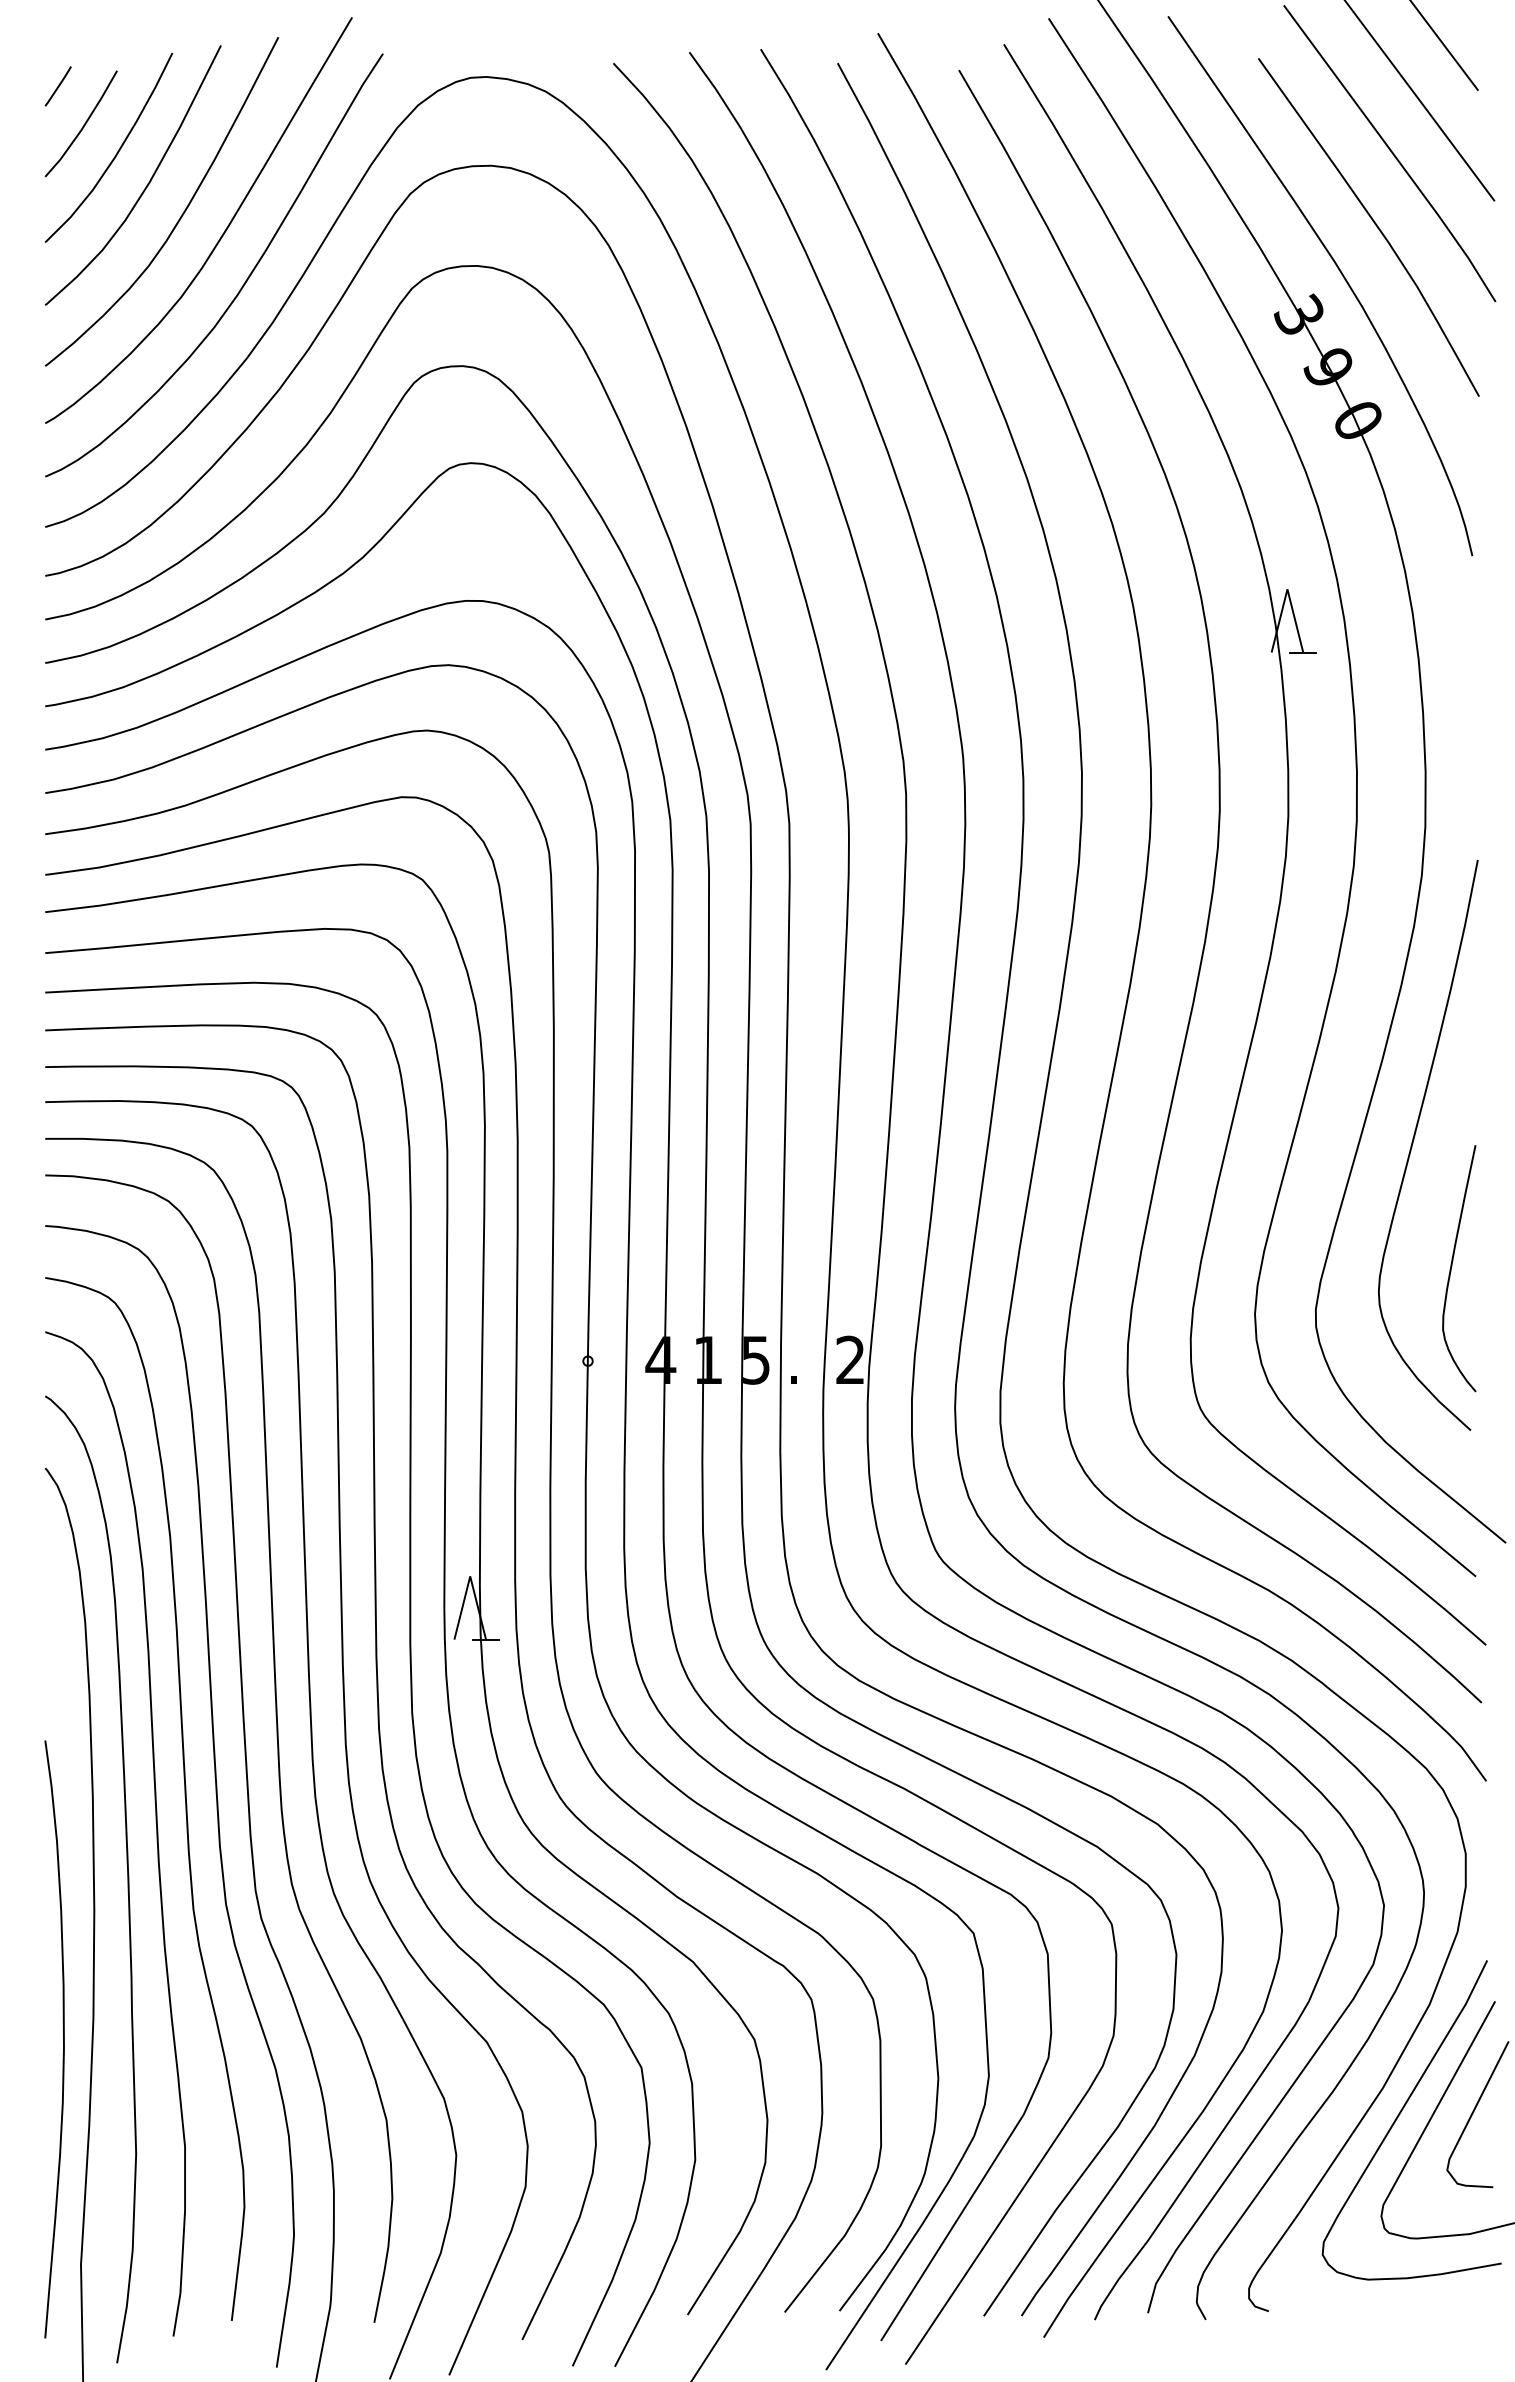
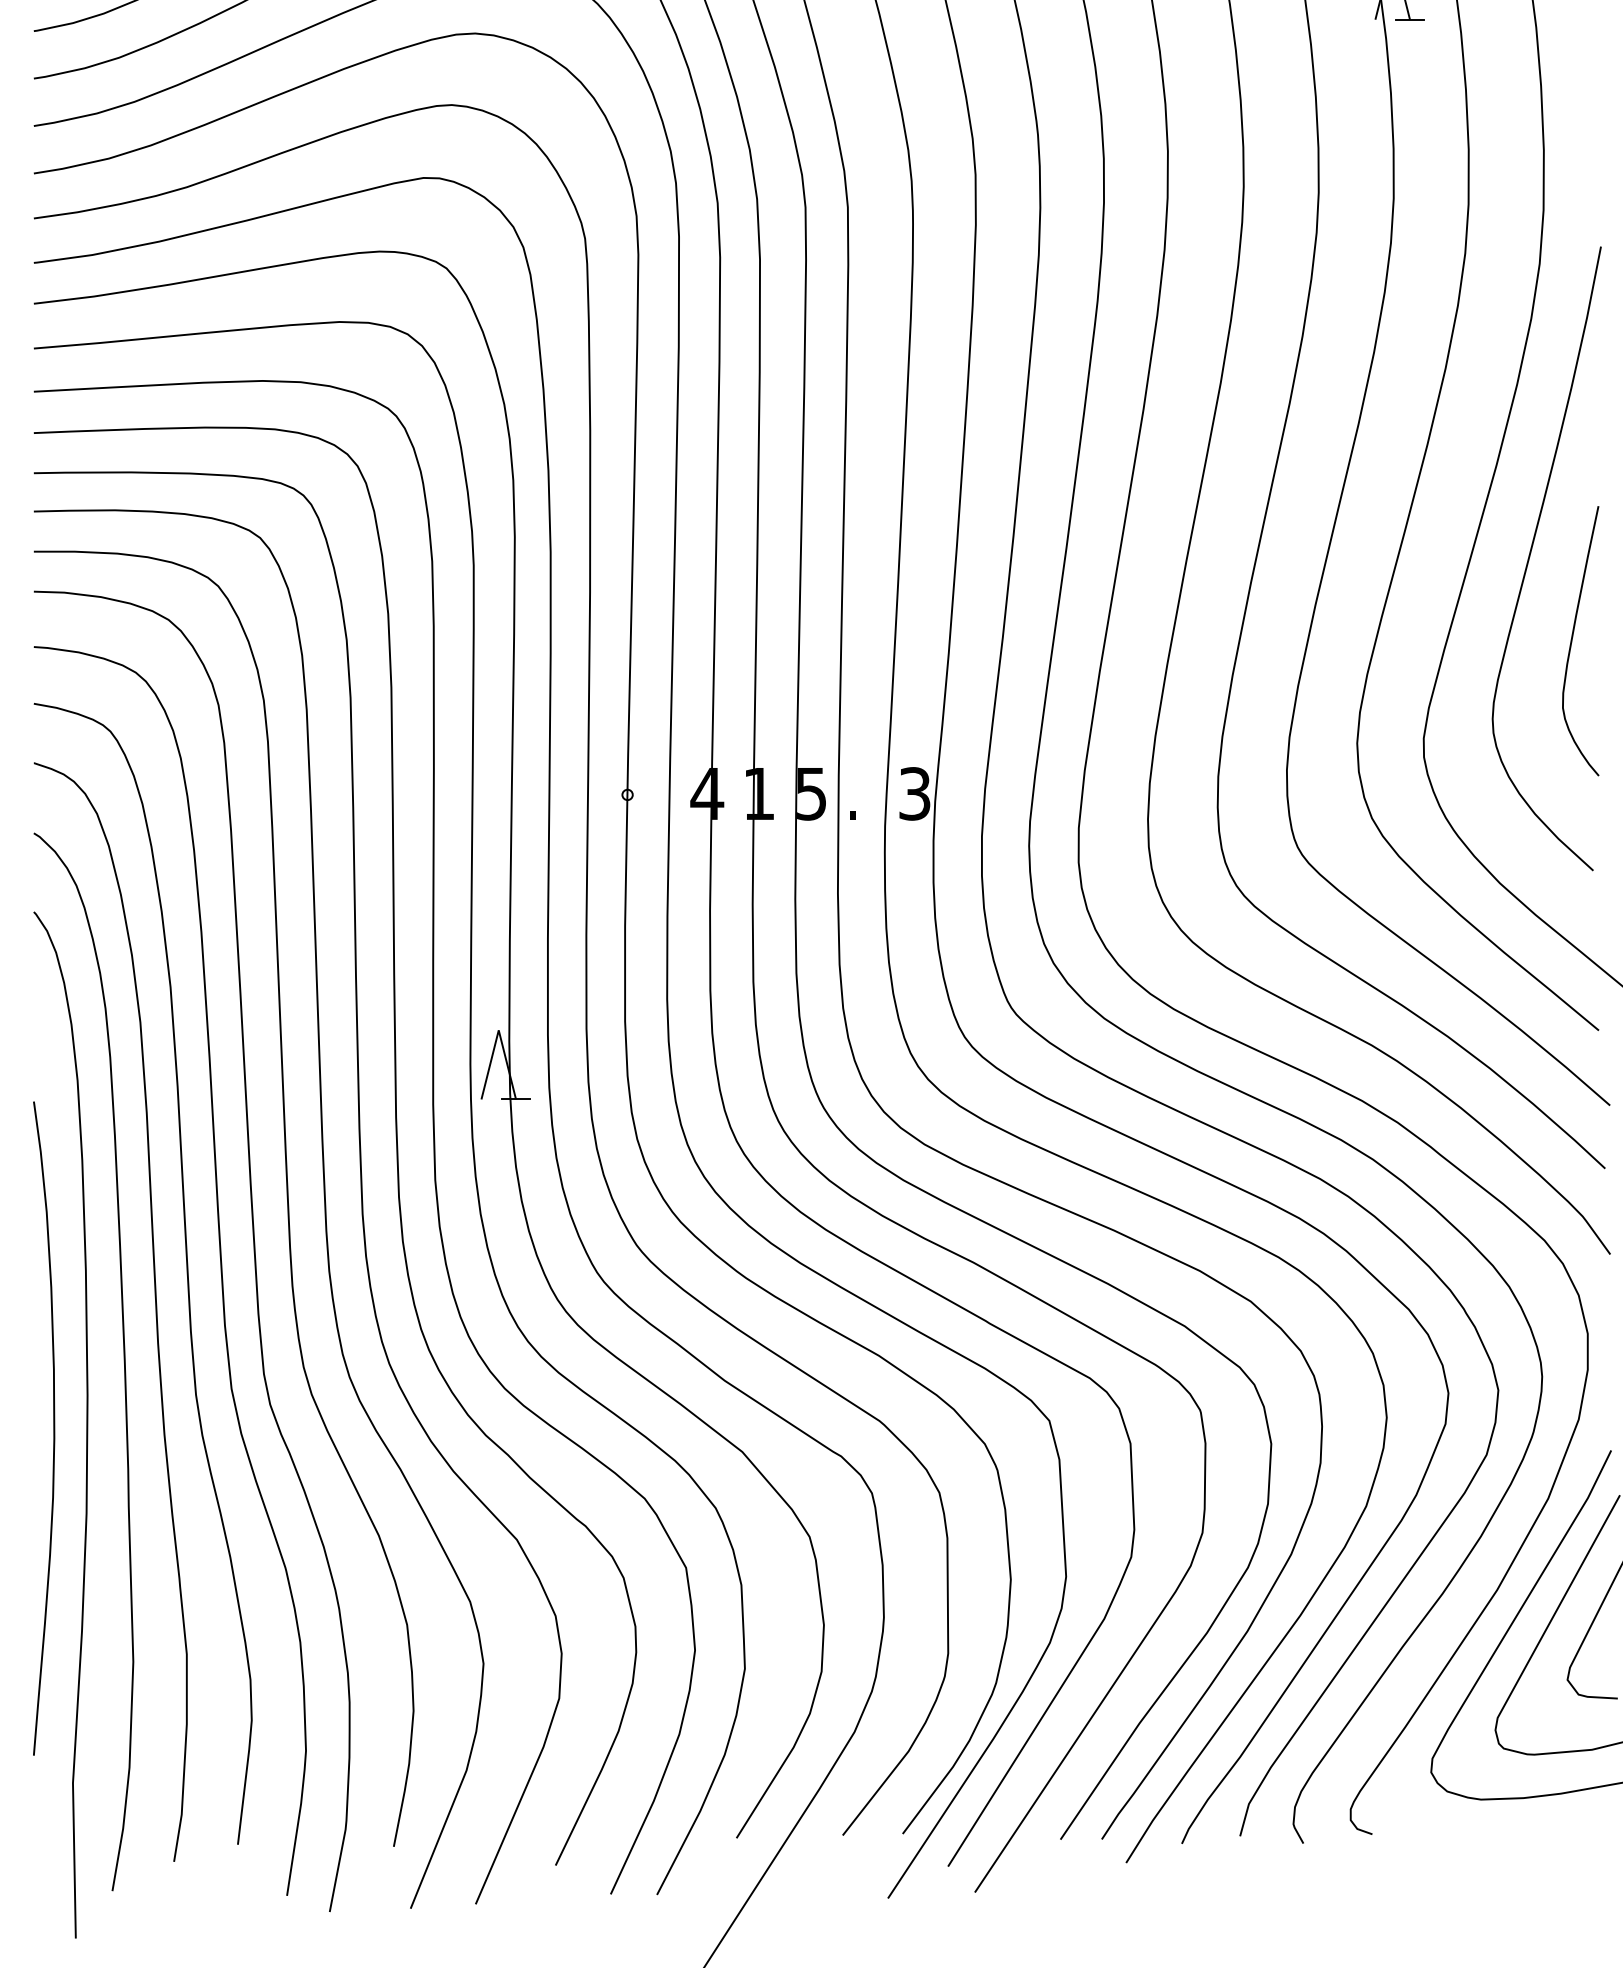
curve: (1452, 1266) -> (1573, 638), moved
text: (850, 1360) -> (914, 794), 2 -> 3
curve: (63, 2039) -> (53, 1428), moved

